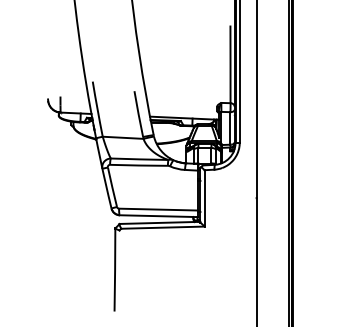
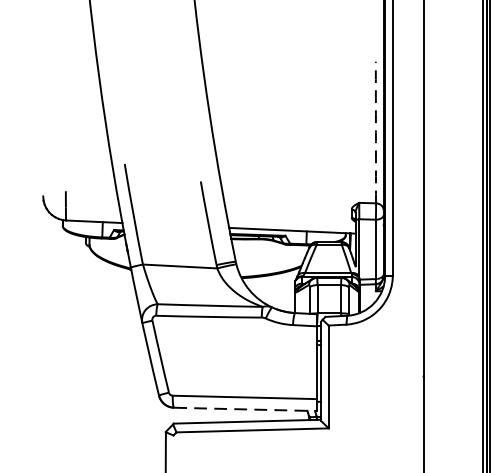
arc: (230, 64) -> (375, 132), solid -> dashed
line: (159, 216) -> (246, 409), solid -> dashed

